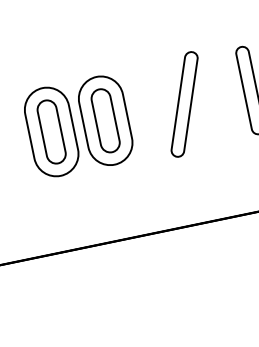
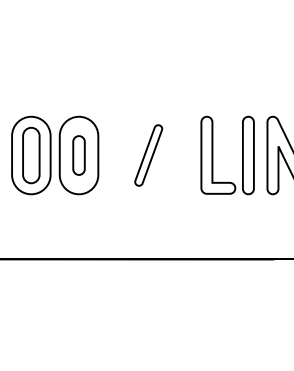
part: (184, 104) -> (148, 155), size x0.7
part: (105, 120) -> (78, 155), size x0.7

